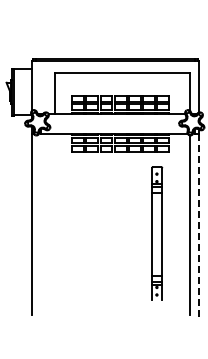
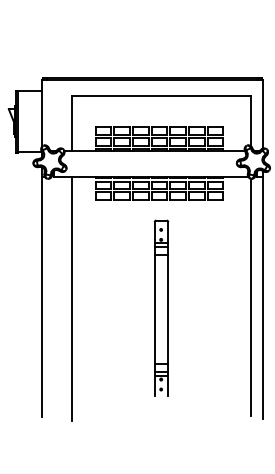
line: (54, 225) -> (72, 297), added
line: (198, 225) -> (262, 297), dashed -> solid
part: (157, 233) -> (161, 308), moved

